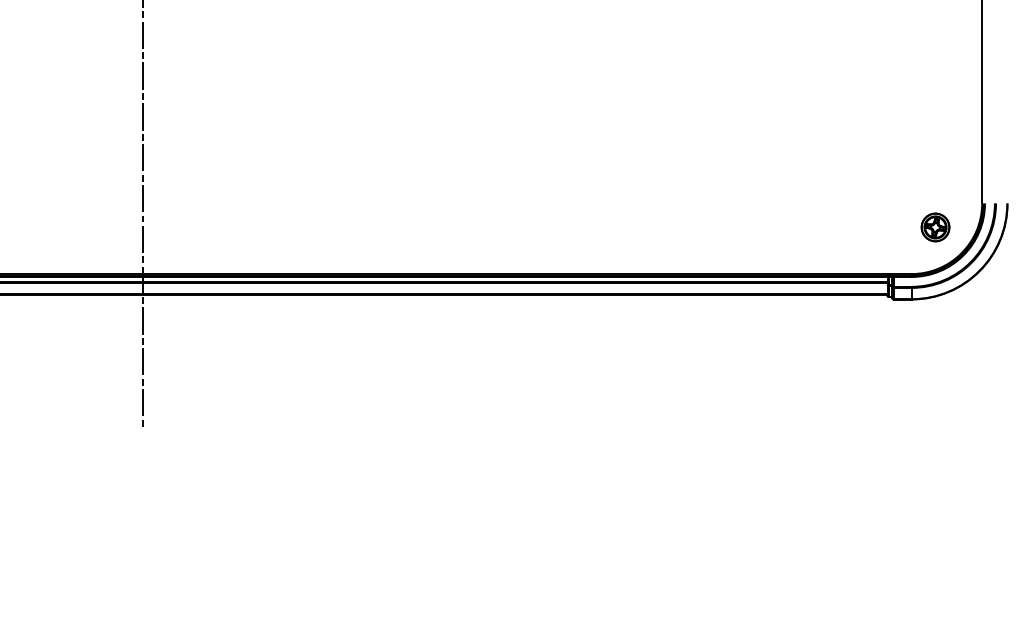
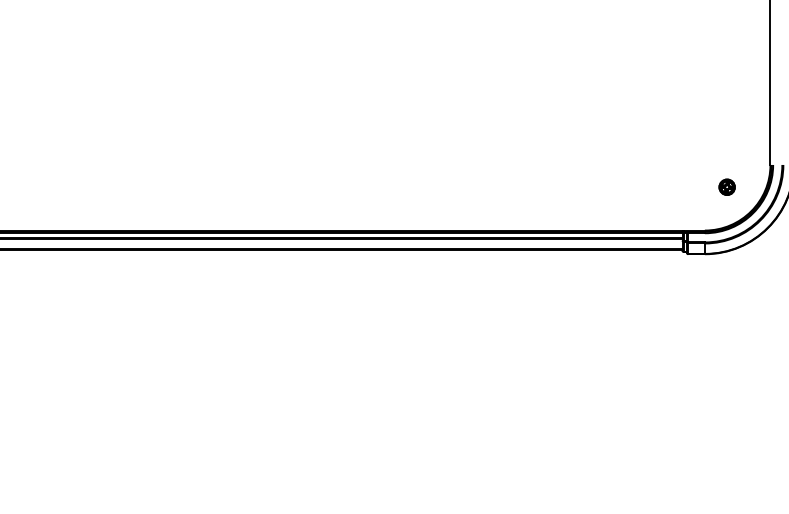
part: (935, 227) -> (727, 187), size x0.6

